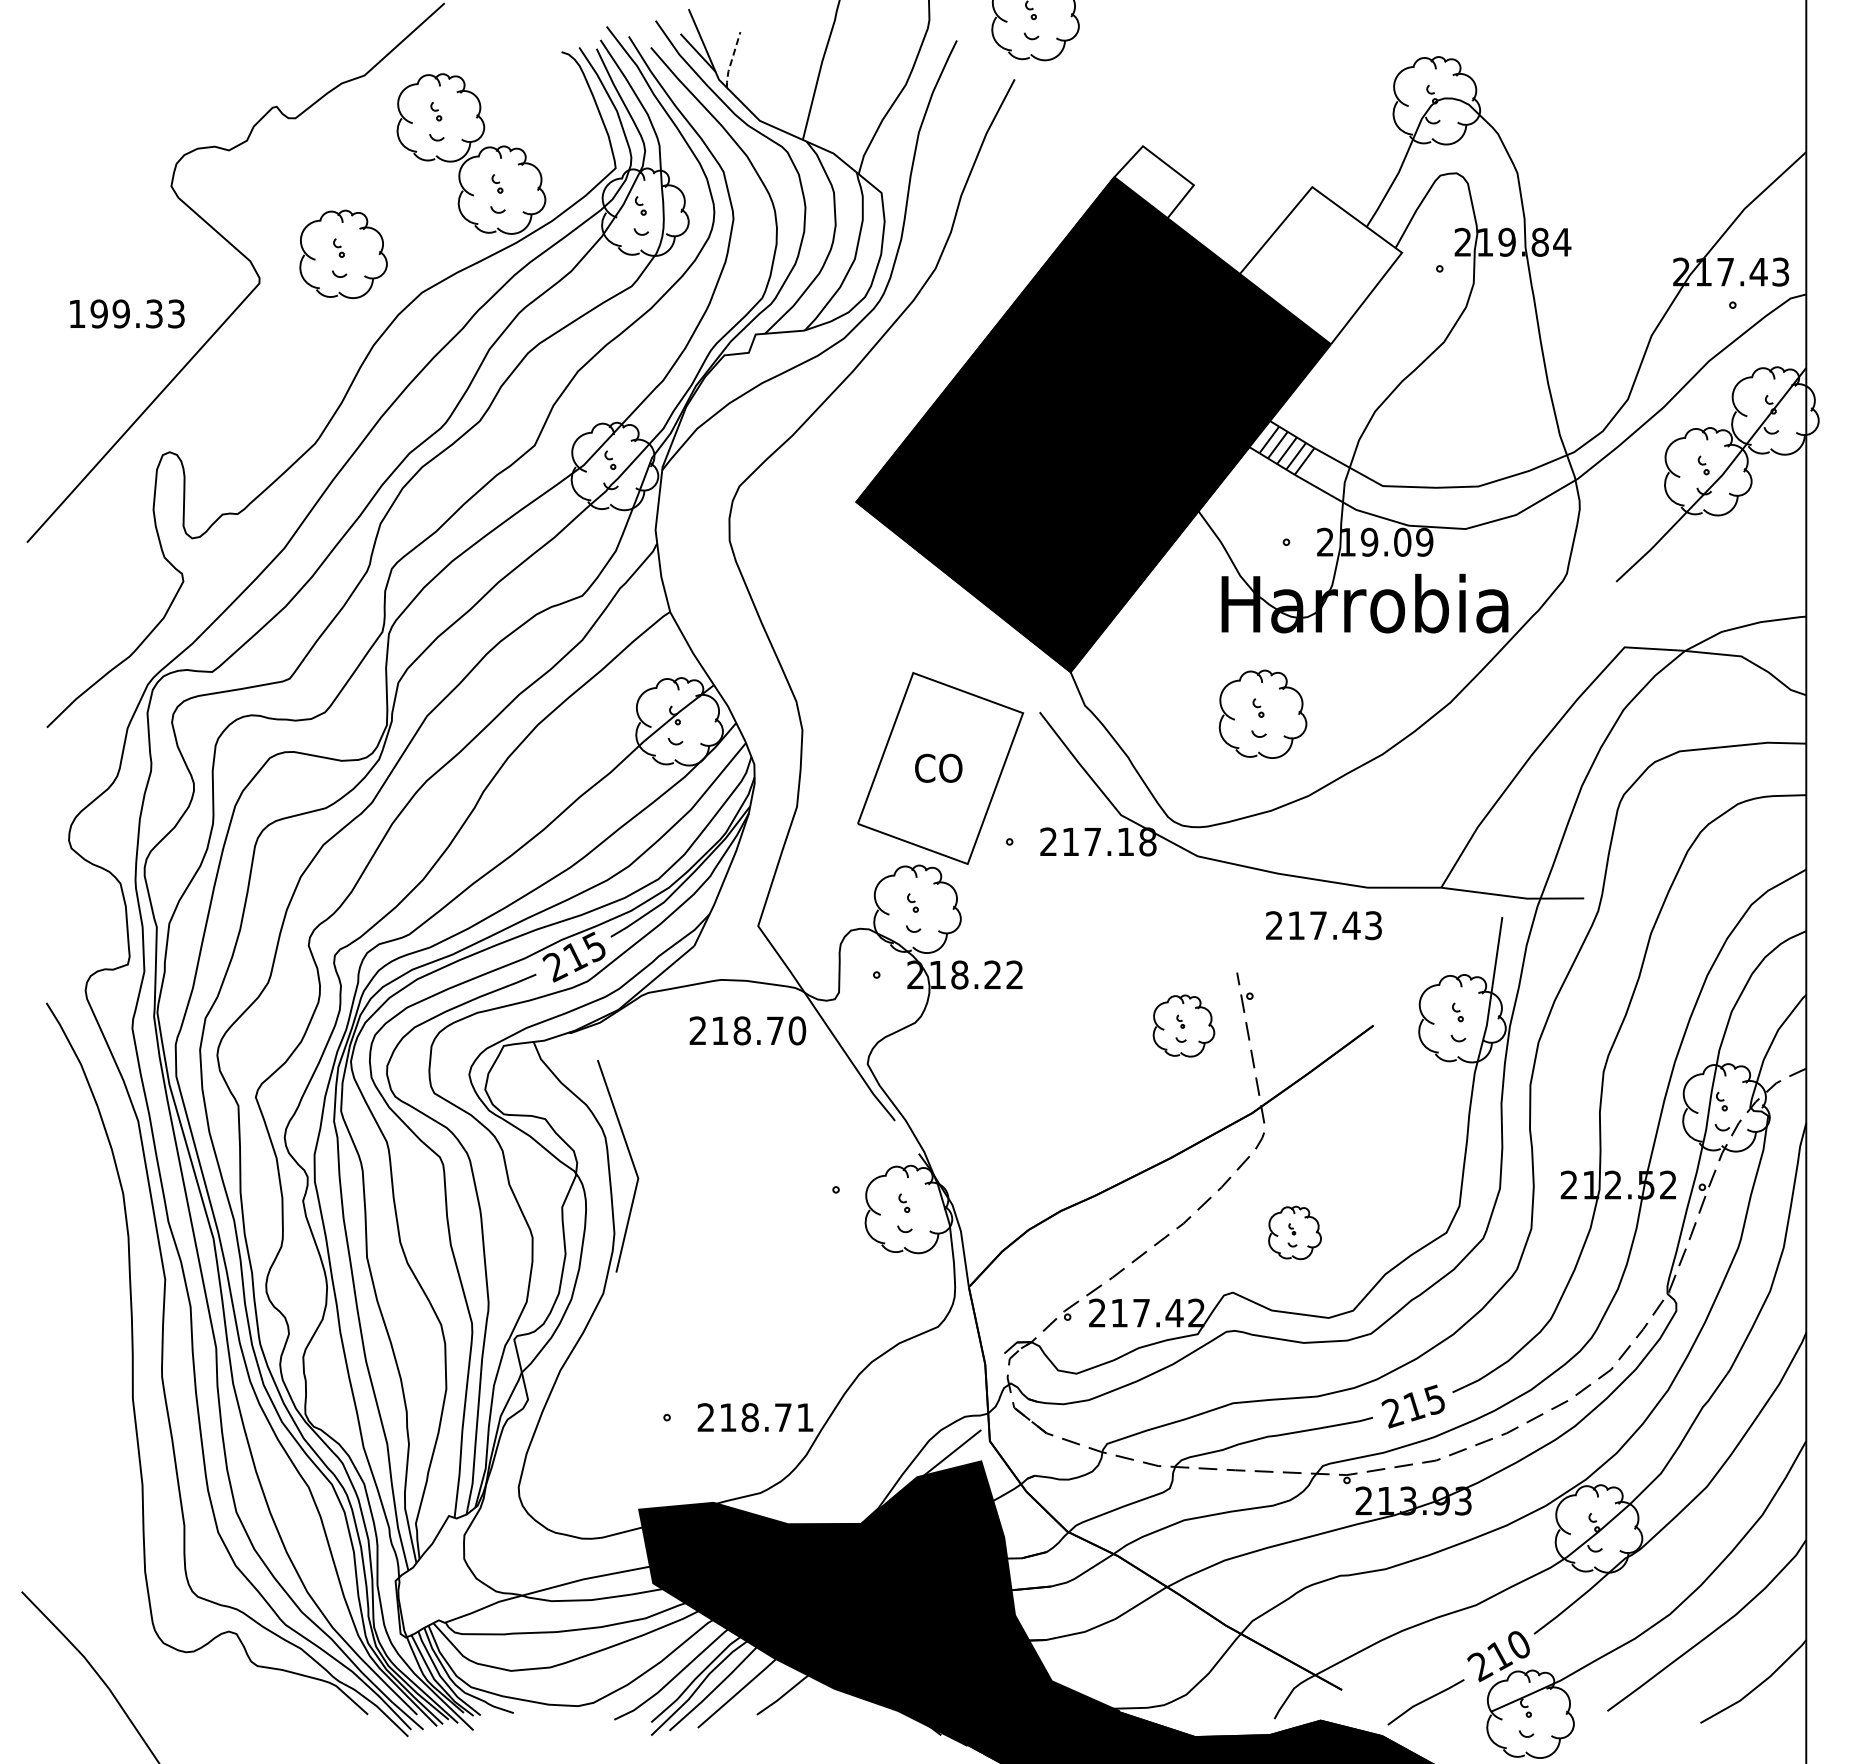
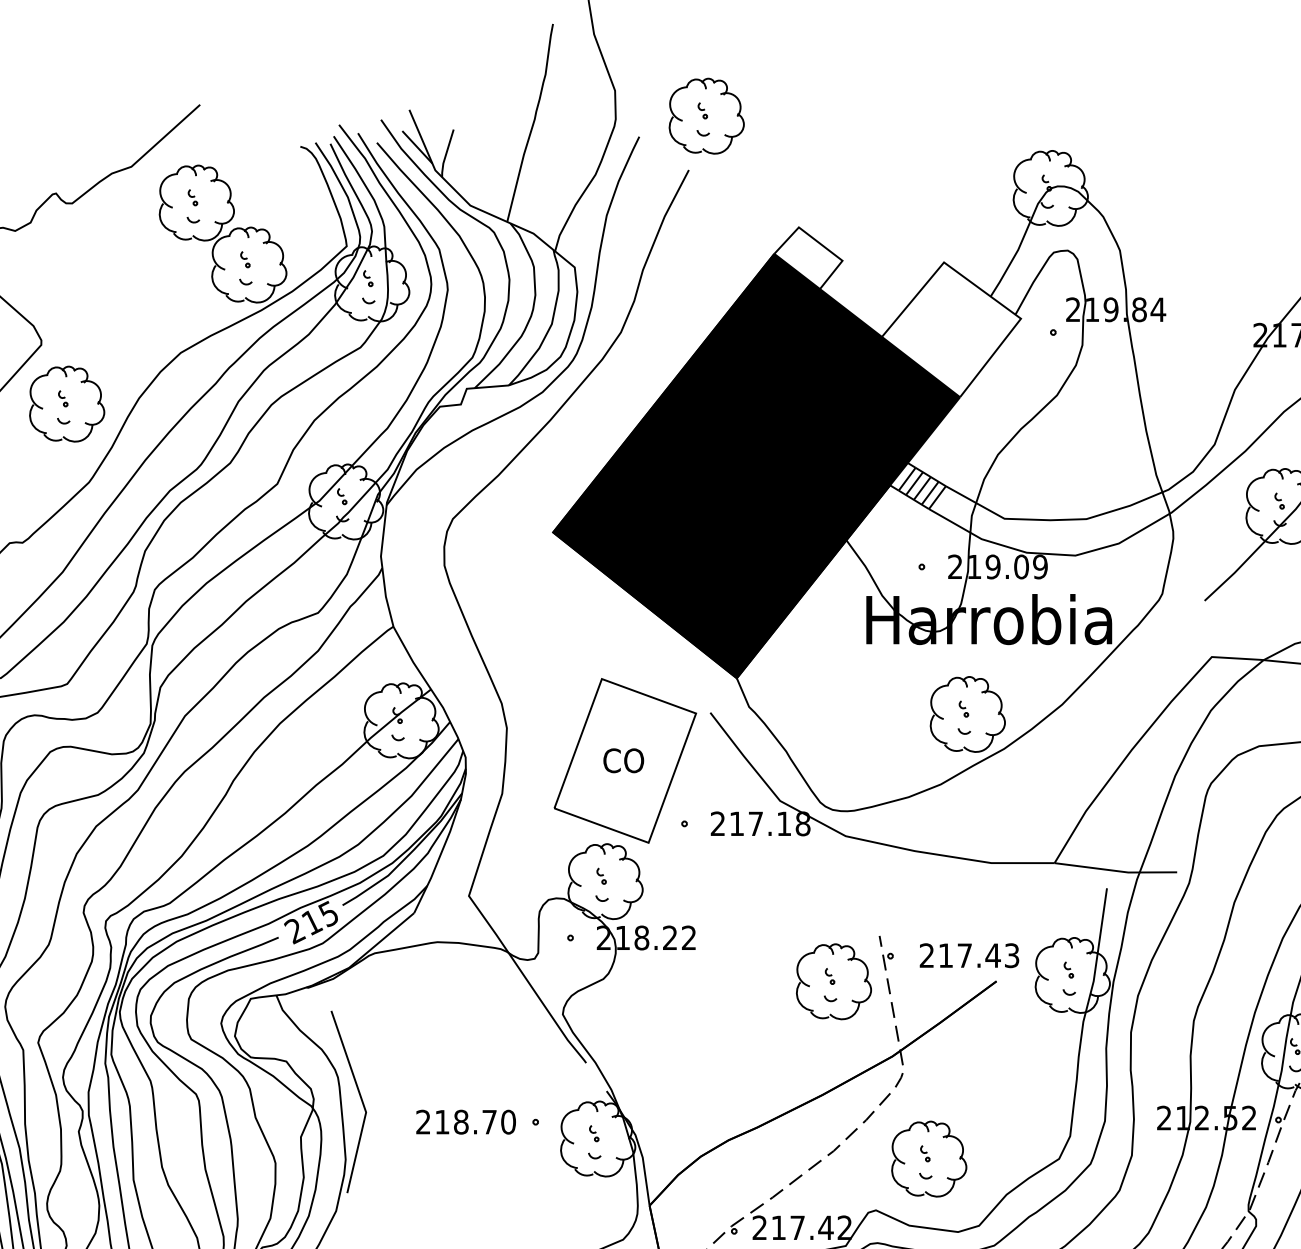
line: (731, 60) -> (446, 153), dashed -> solid
part: (343, 254) -> (67, 404), moved
part: (1262, 713) -> (967, 713), moved
text: (1323, 925) -> (969, 955), moved
part: (1183, 1025) -> (833, 981), size x1.43
text: (747, 1030) -> (465, 1121), moved
part: (1294, 1232) -> (928, 1158), size x1.67

